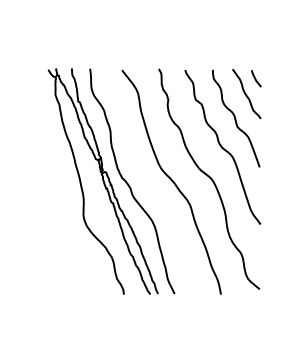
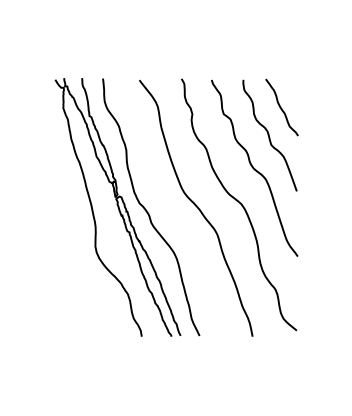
curve: (255, 78) -> (292, 89), removed

